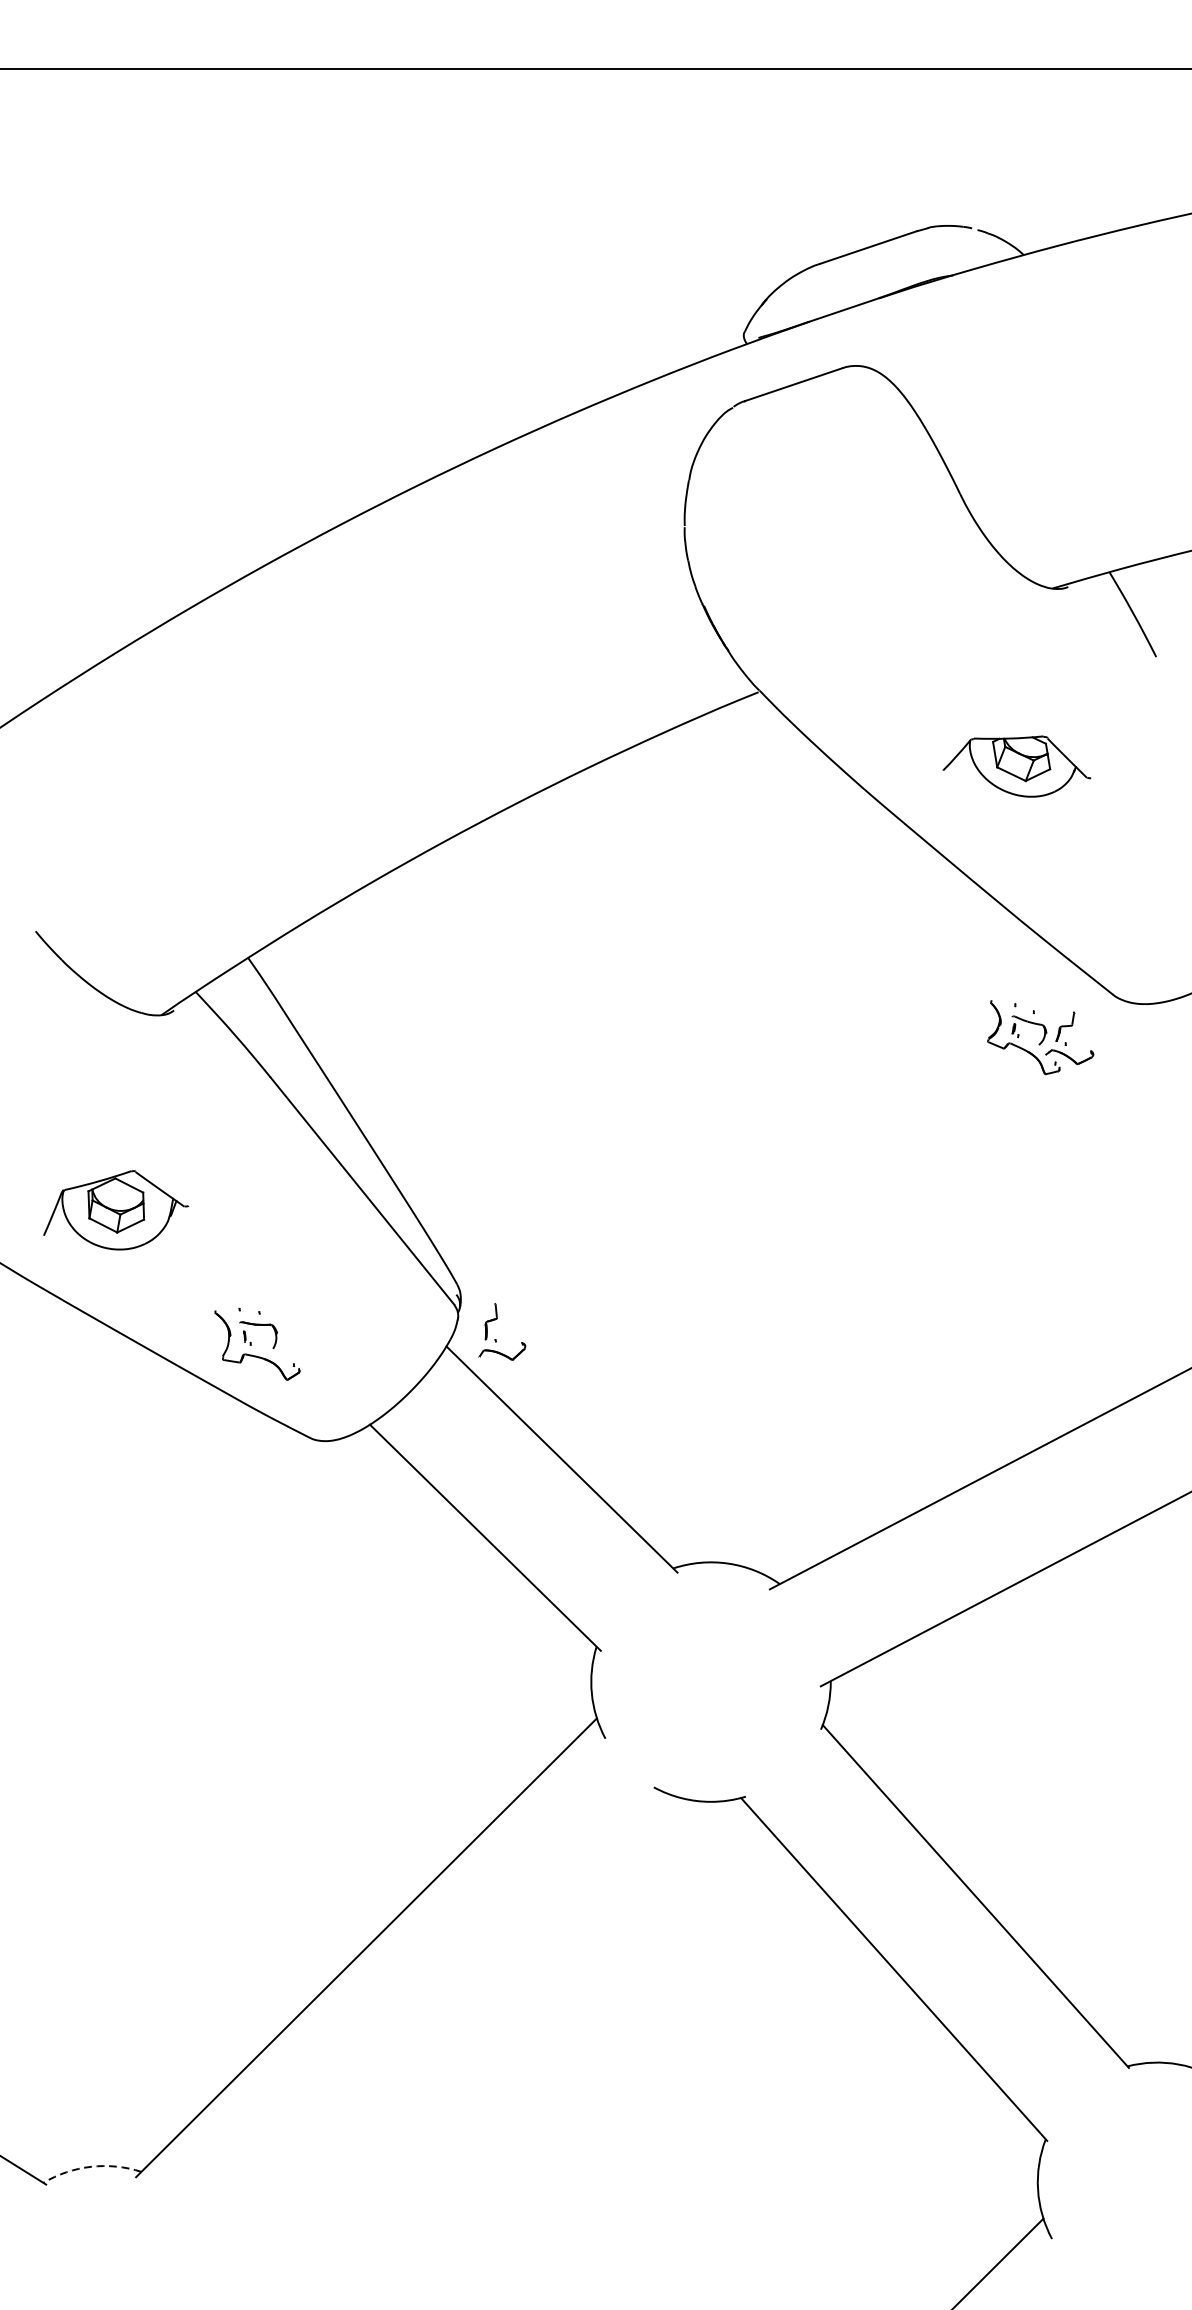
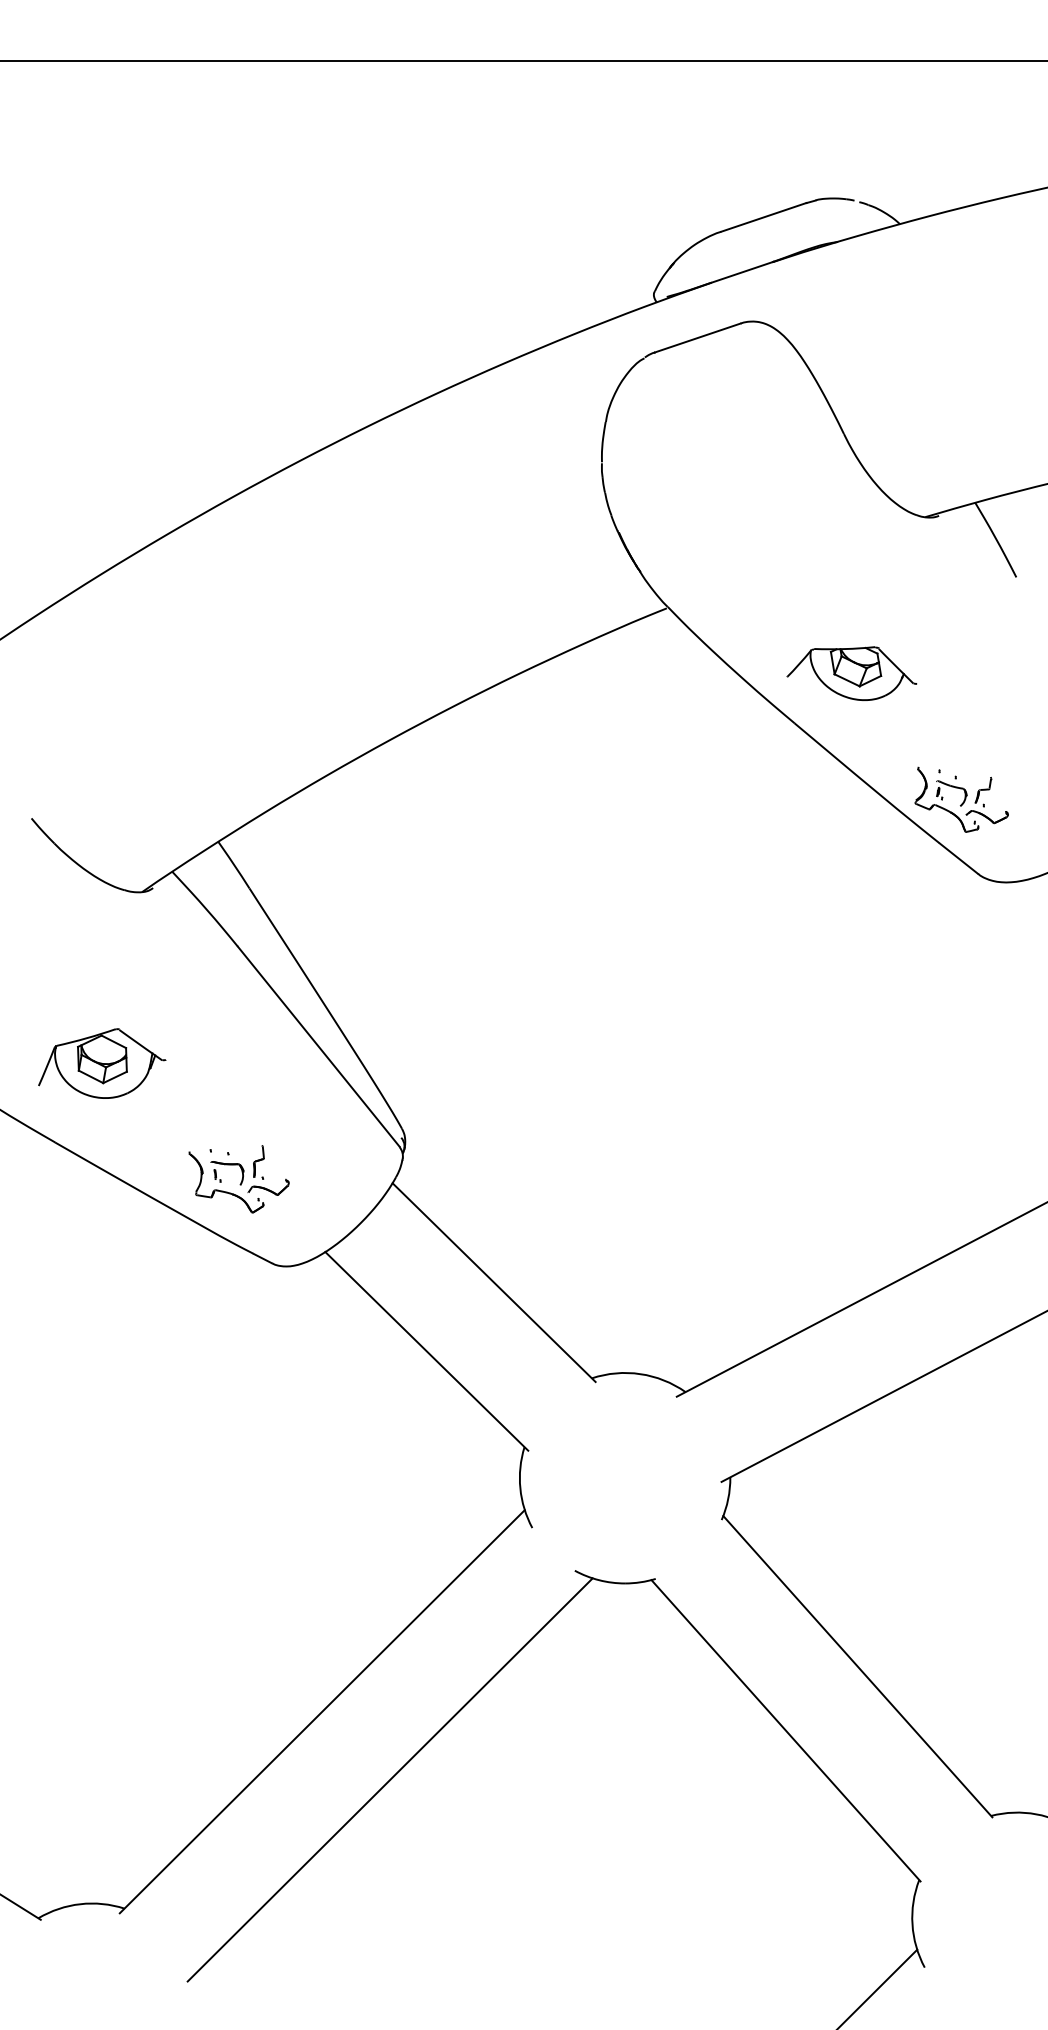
part: (1016, 766) -> (851, 673), moved
part: (1040, 1037) -> (961, 799), moved
part: (496, 1338) -> (263, 1176), moved
line: (442, 2024) -> (389, 1779), added
arc: (91, 2167) -> (80, 1904), dashed -> solid

